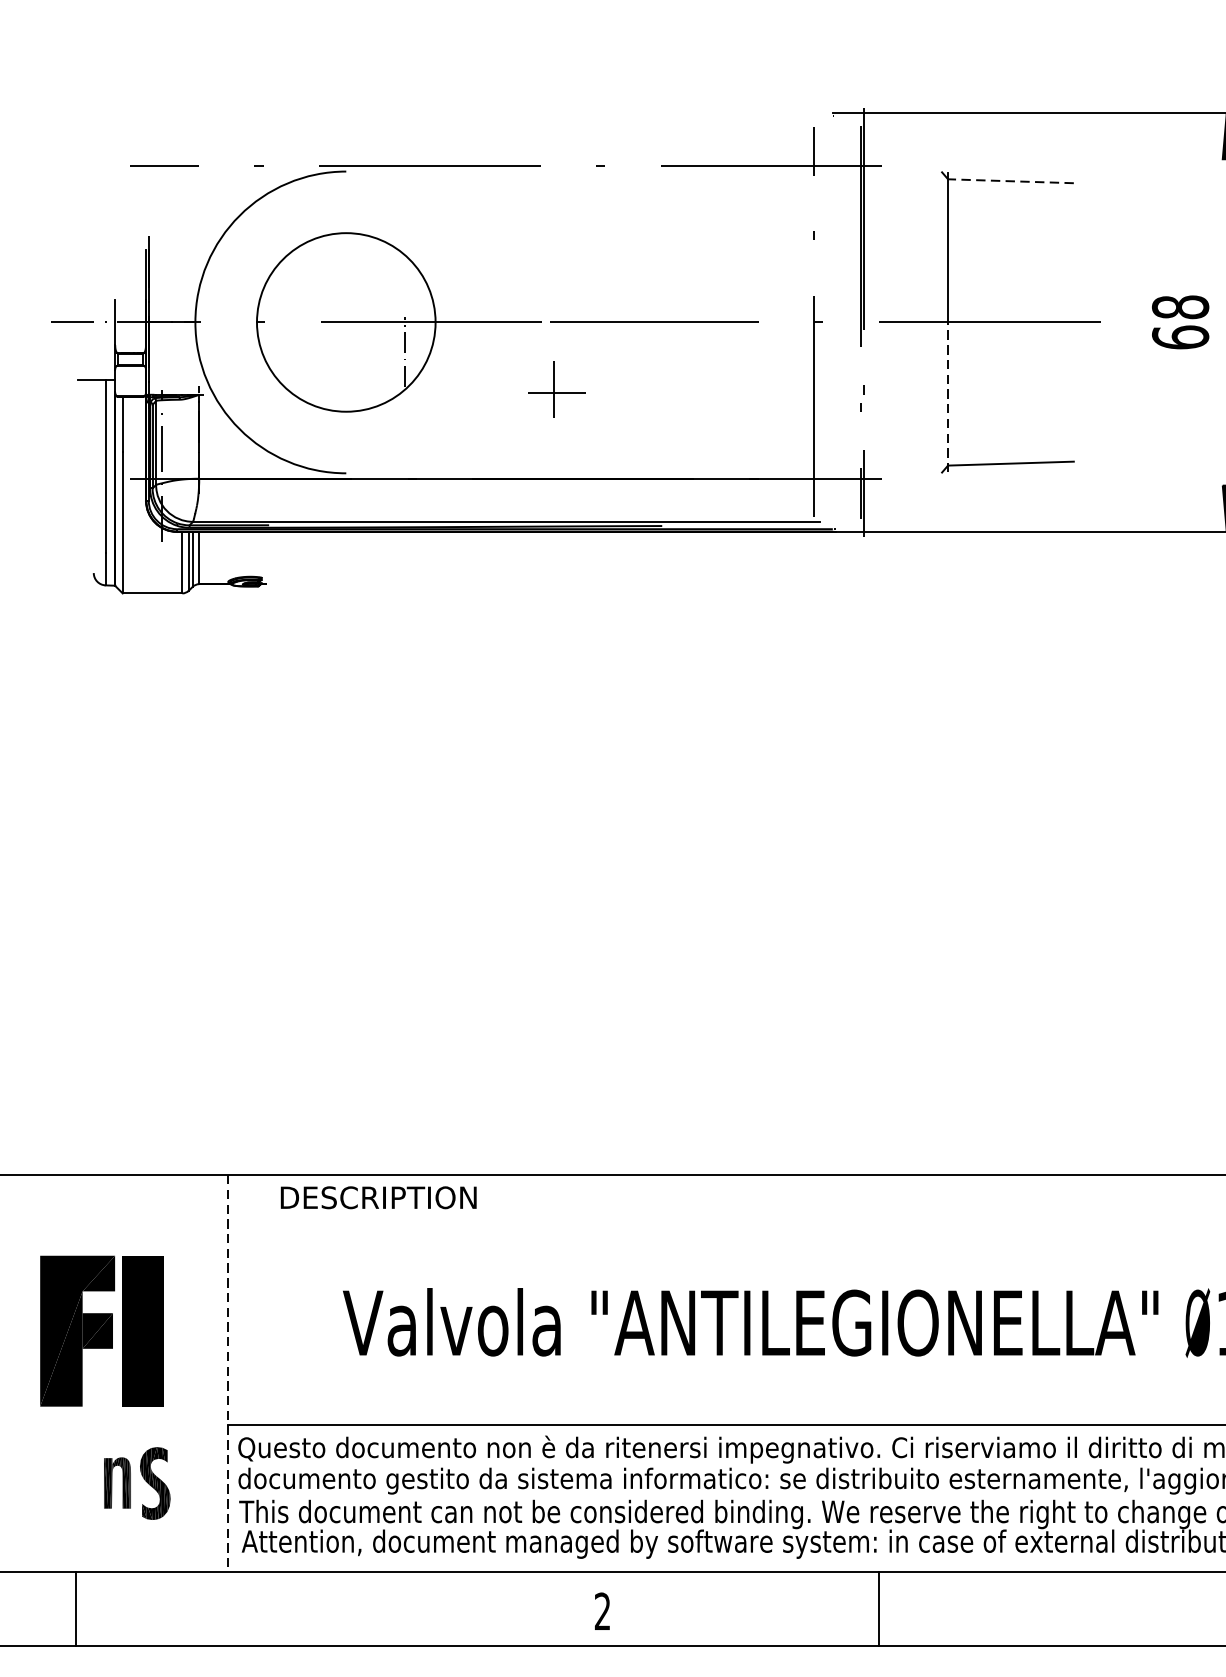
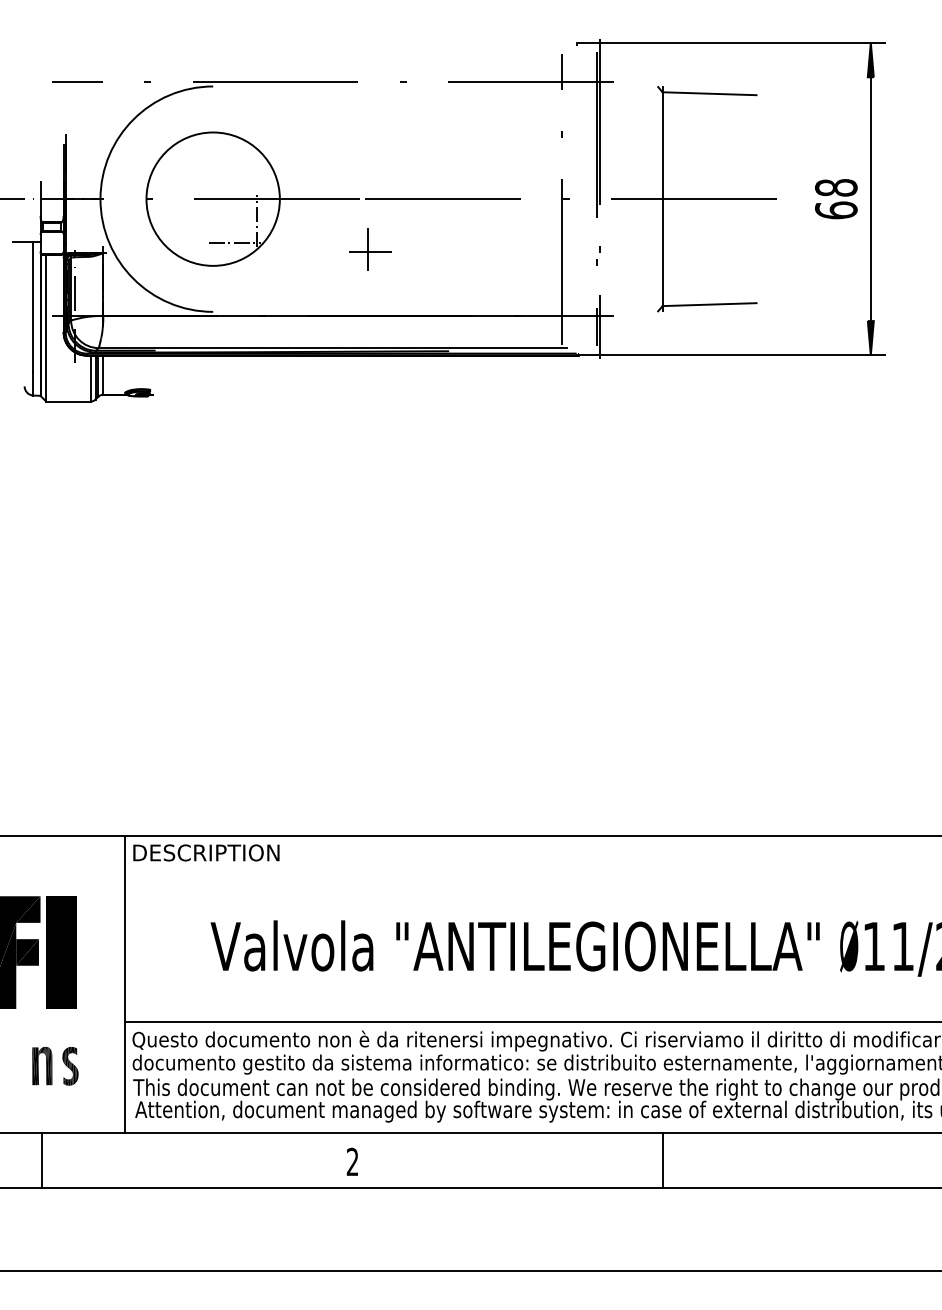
line: (1010, 180) -> (709, 93), dashed -> solid
line: (374, 380) -> (234, 242), added
line: (947, 397) -> (662, 255), dashed -> solid
text: (378, 1197) -> (206, 852), moved
line: (228, 1373) -> (125, 984), dashed -> solid
part: (155, 1482) -> (70, 1065), size x0.71
line: (76, 1608) -> (42, 1159), moved
line: (879, 1608) -> (663, 1159), moved
text: (601, 1610) -> (351, 1161), moved

